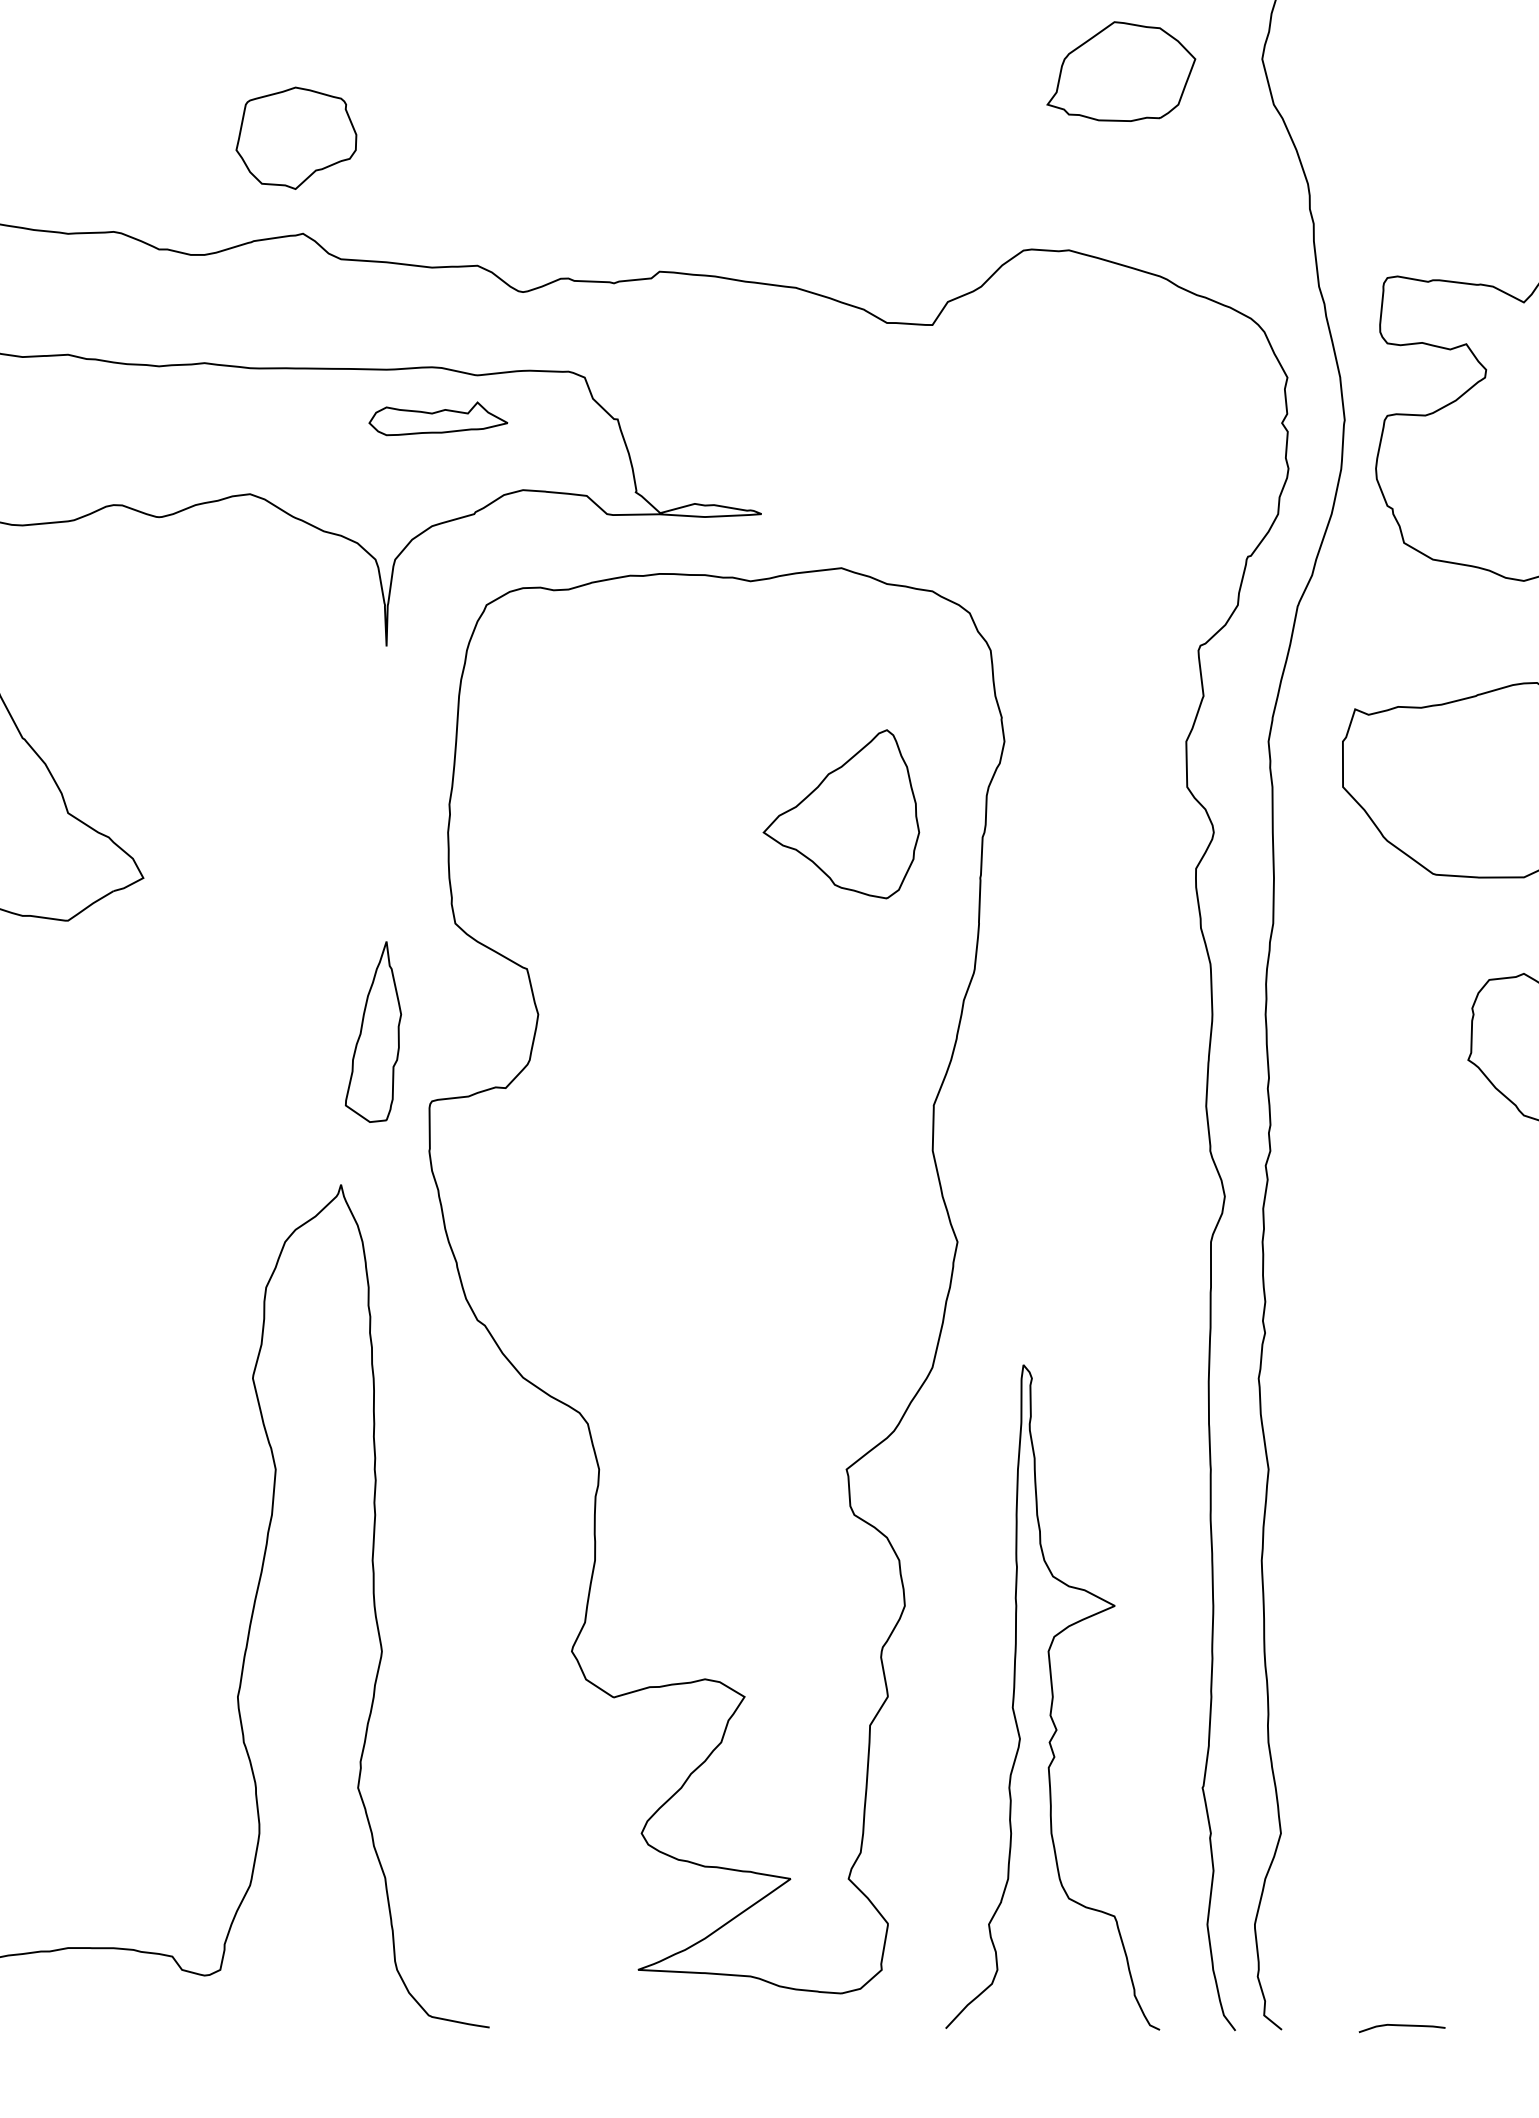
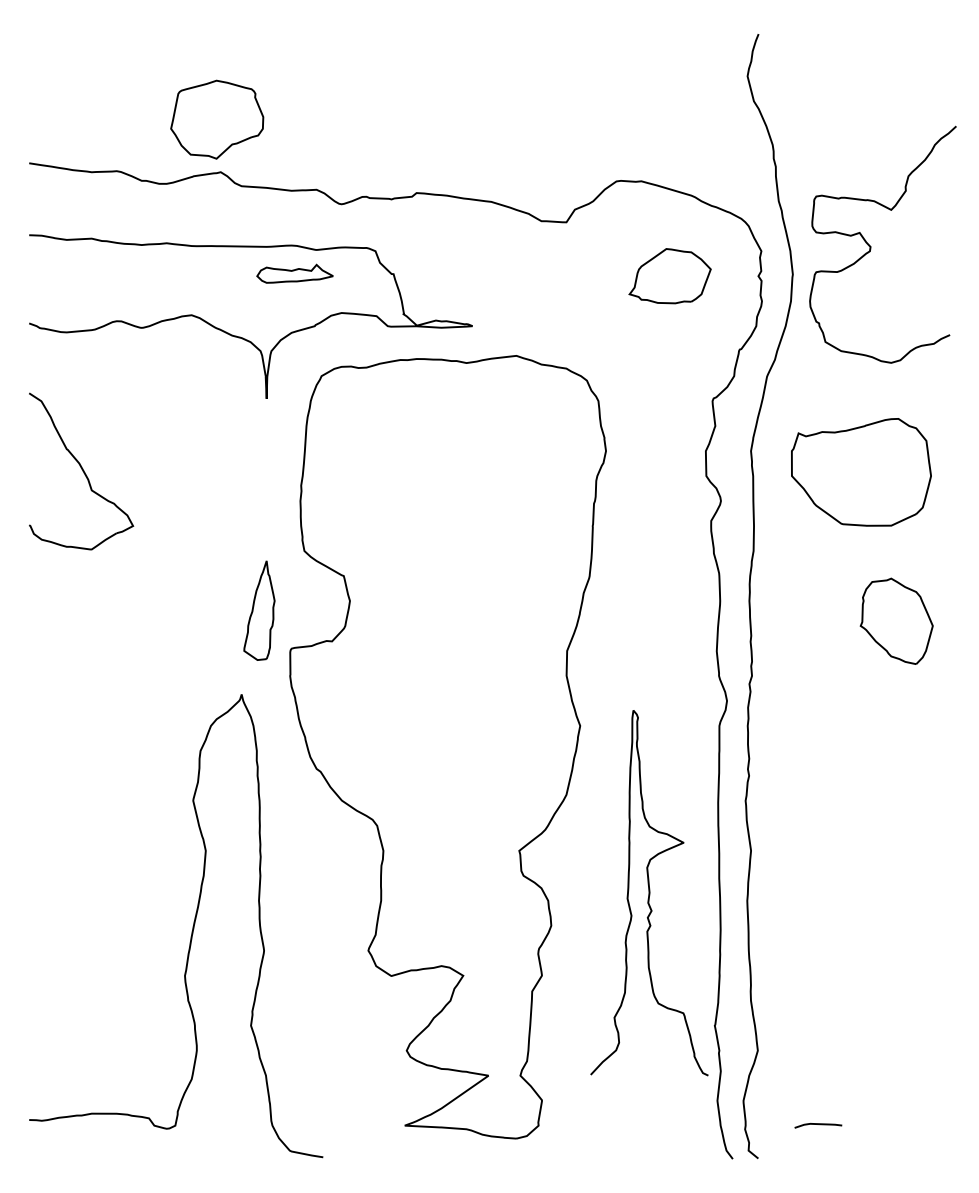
part: (1120, 72) -> (669, 276), moved
part: (295, 137) -> (216, 119), size x1.4
part: (839, 813) -> (515, 490), removed
curve: (1052, 1698) -> (649, 893), moved
curve: (1402, 2026) -> (818, 1124), moved

